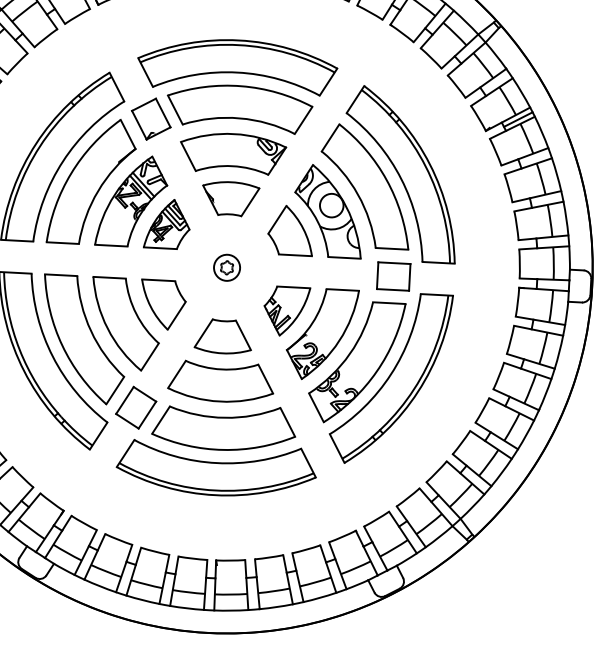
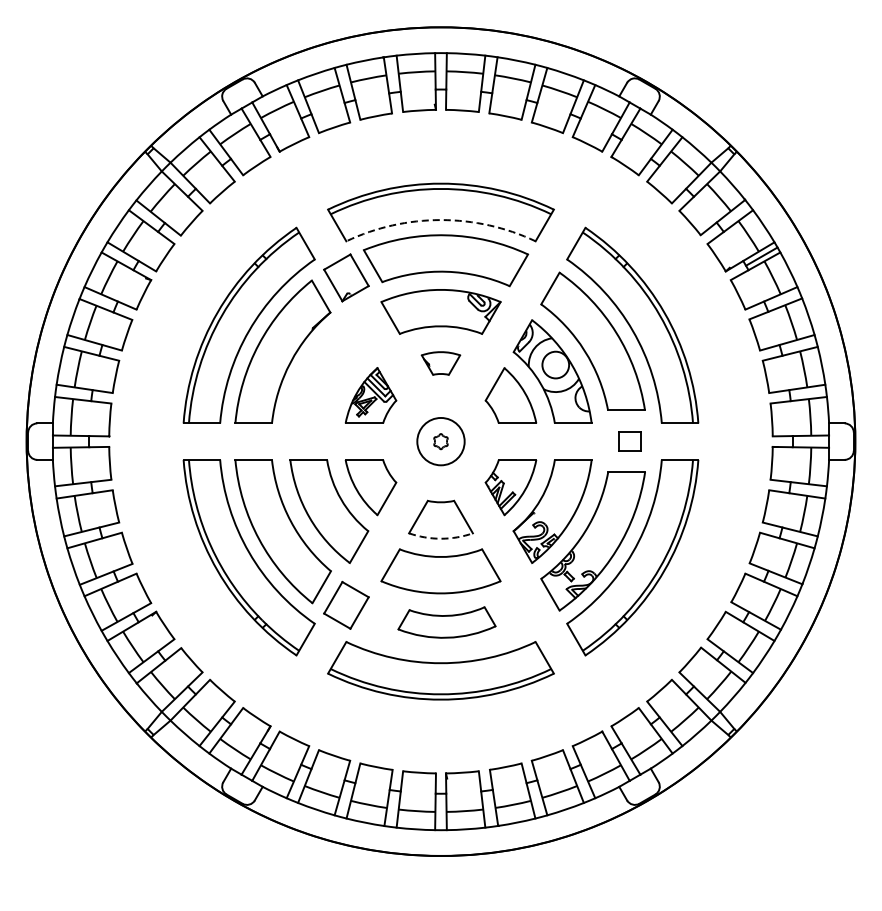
arc: (236, 72) -> (440, 220), solid -> dashed
part: (230, 198) -> (440, 363), size x0.6
part: (132, 200) -> (329, 371), removed
circle: (226, 267) -> (440, 441), size x1.6
part: (393, 276) -> (629, 441), size x0.6
arc: (222, 353) -> (440, 538), solid -> dashed
part: (223, 427) -> (446, 622), size x0.6

